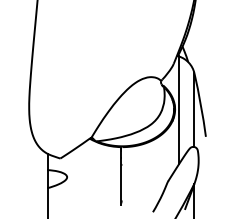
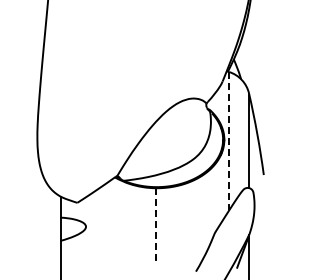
line: (179, 110) -> (229, 141), solid -> dashed
line: (121, 176) -> (155, 225), solid -> dashed

